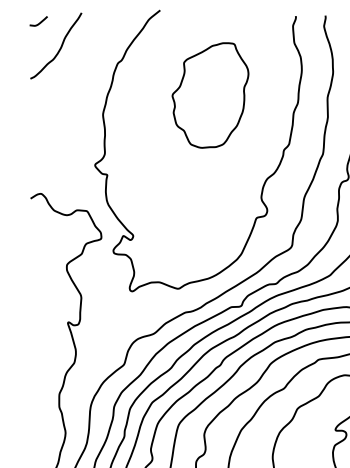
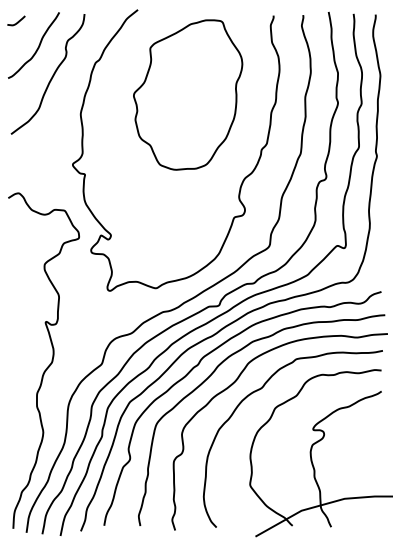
curve: (73, 76) -> (51, 76), added
part: (210, 94) -> (188, 94), size x1.43

